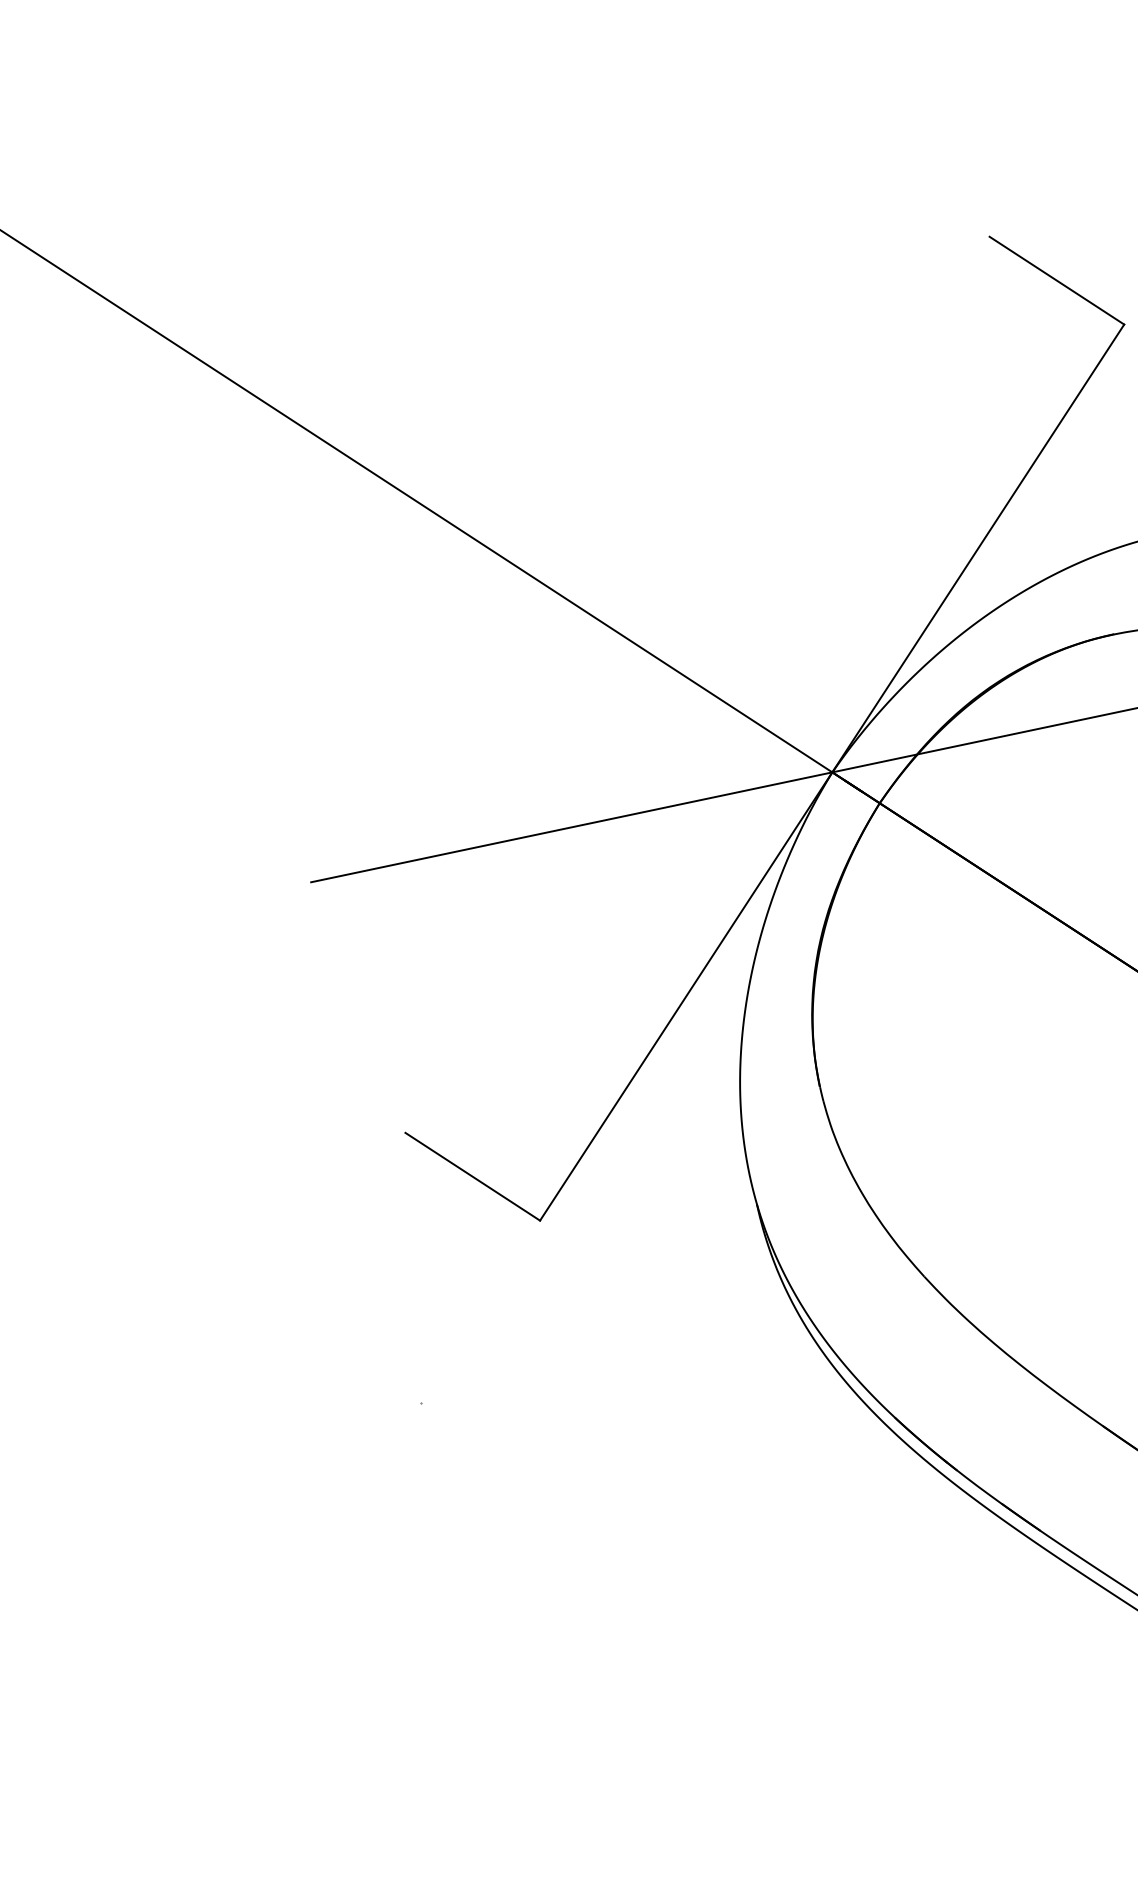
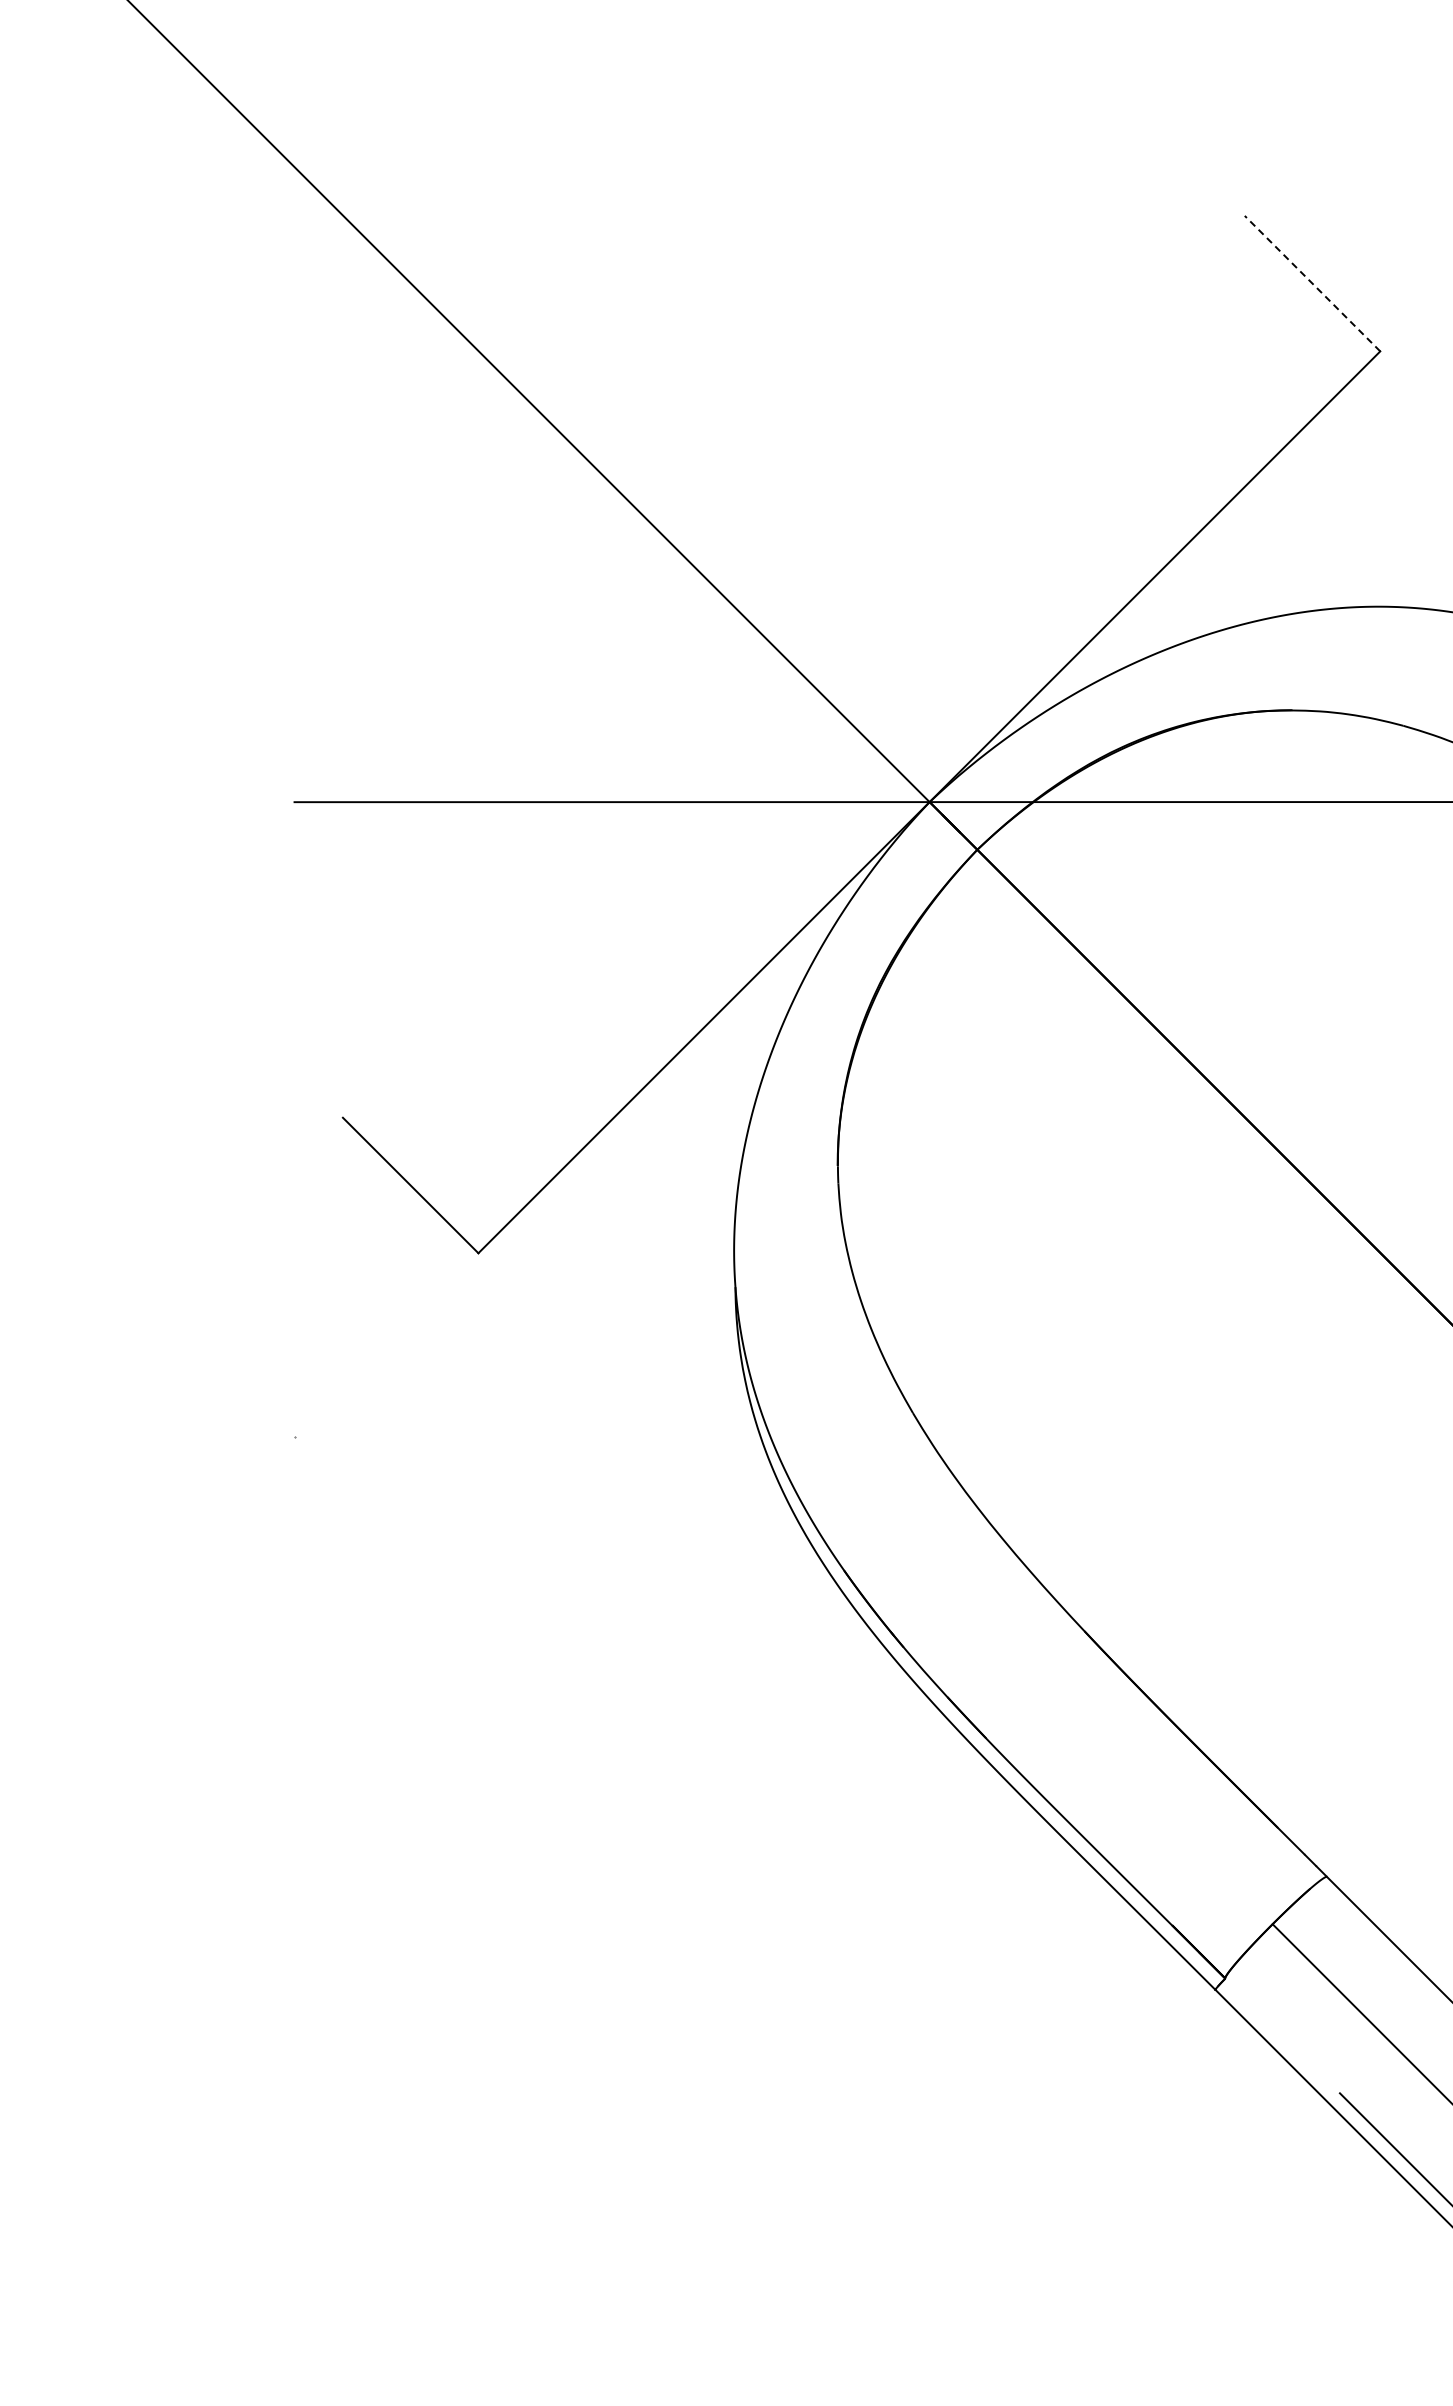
line: (1056, 280) -> (1312, 283), solid -> dashed

